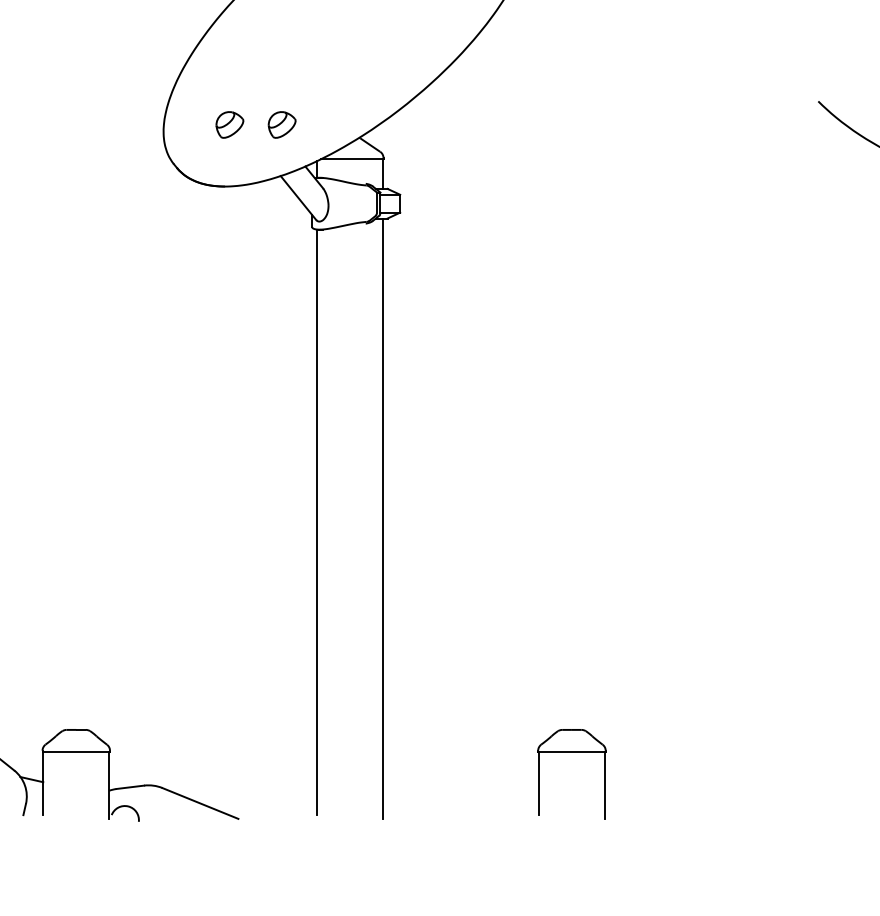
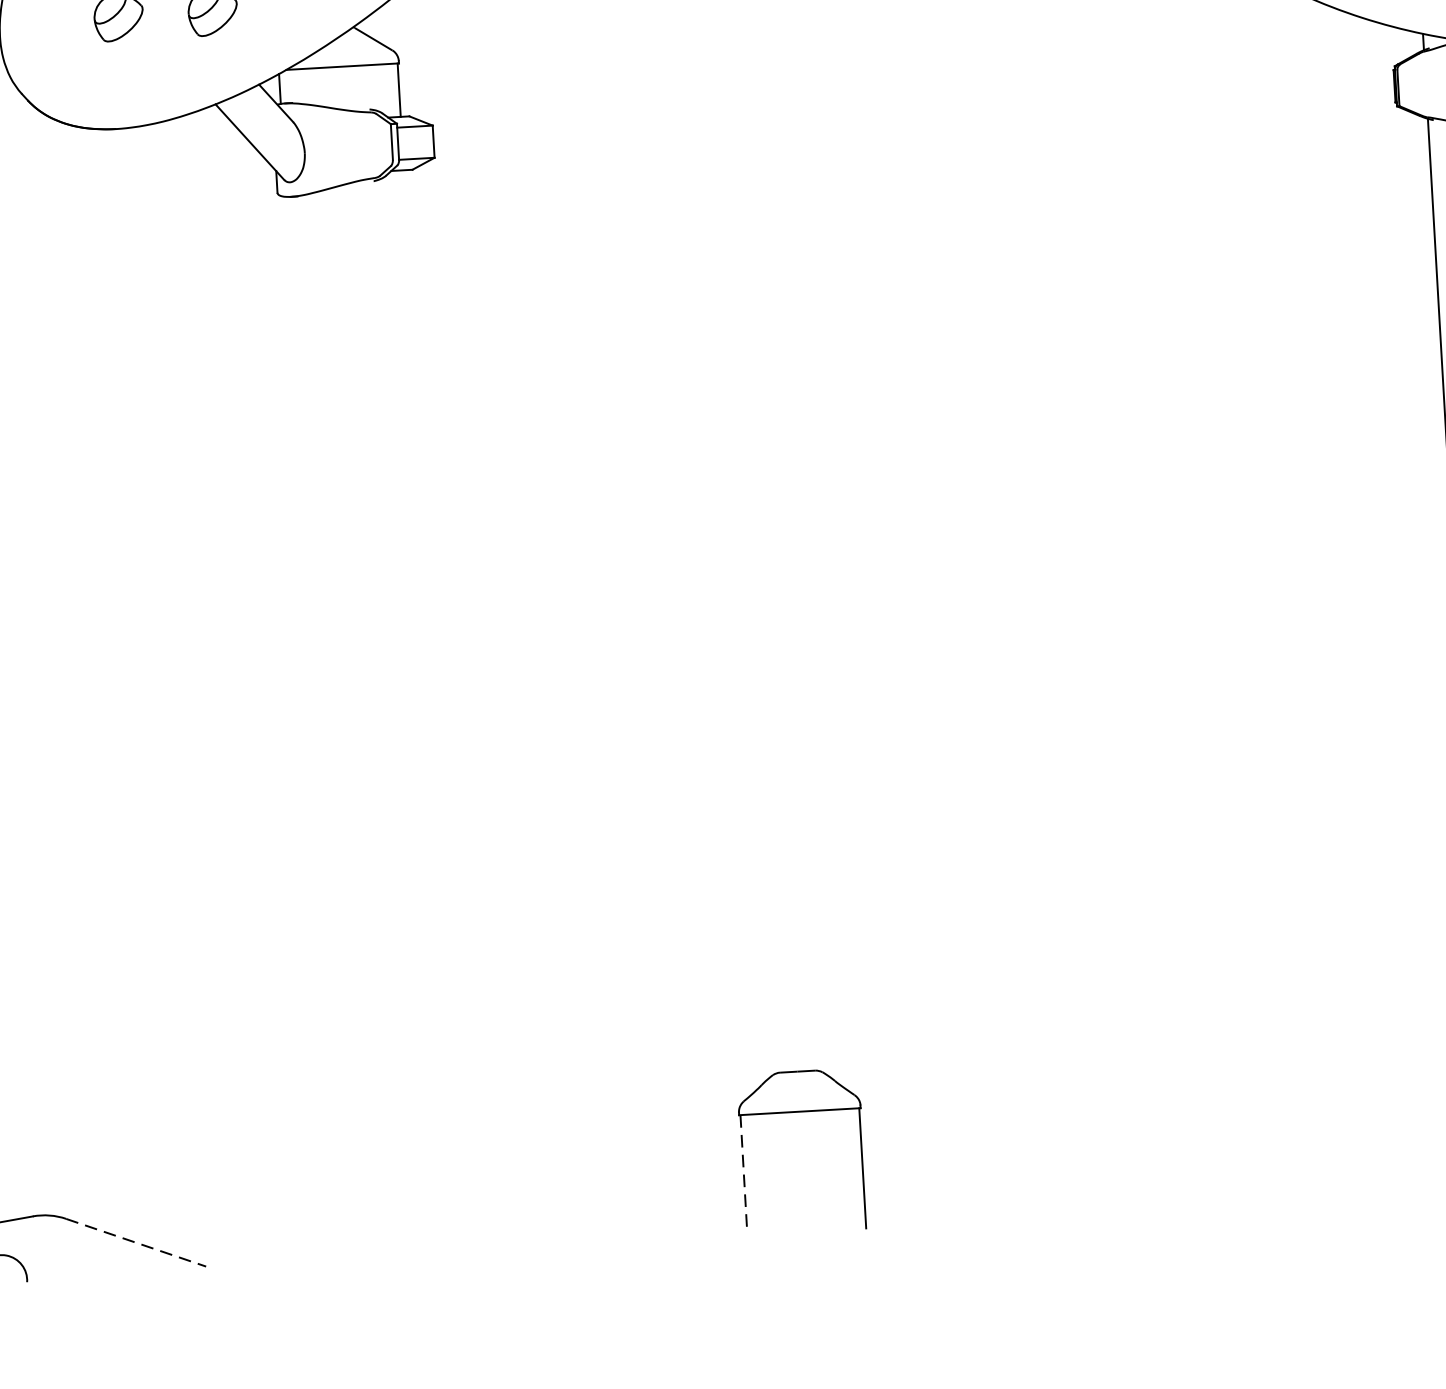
line: (382, 518) -> (434, 710), removed
line: (316, 522) -> (316, 724), removed
line: (538, 784) -> (743, 1173), solid -> dashed
line: (200, 803) -> (136, 1242), solid -> dashed

